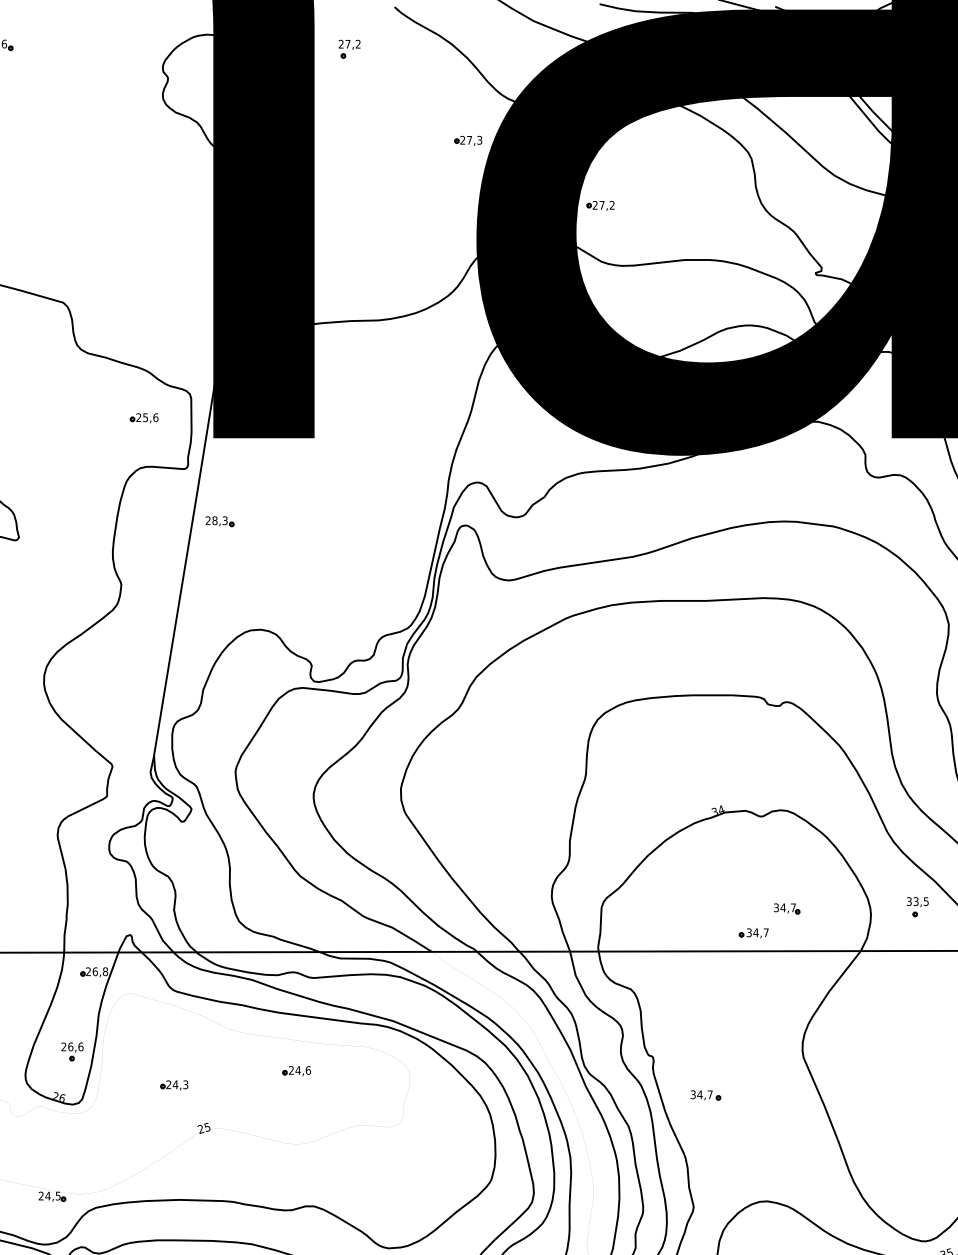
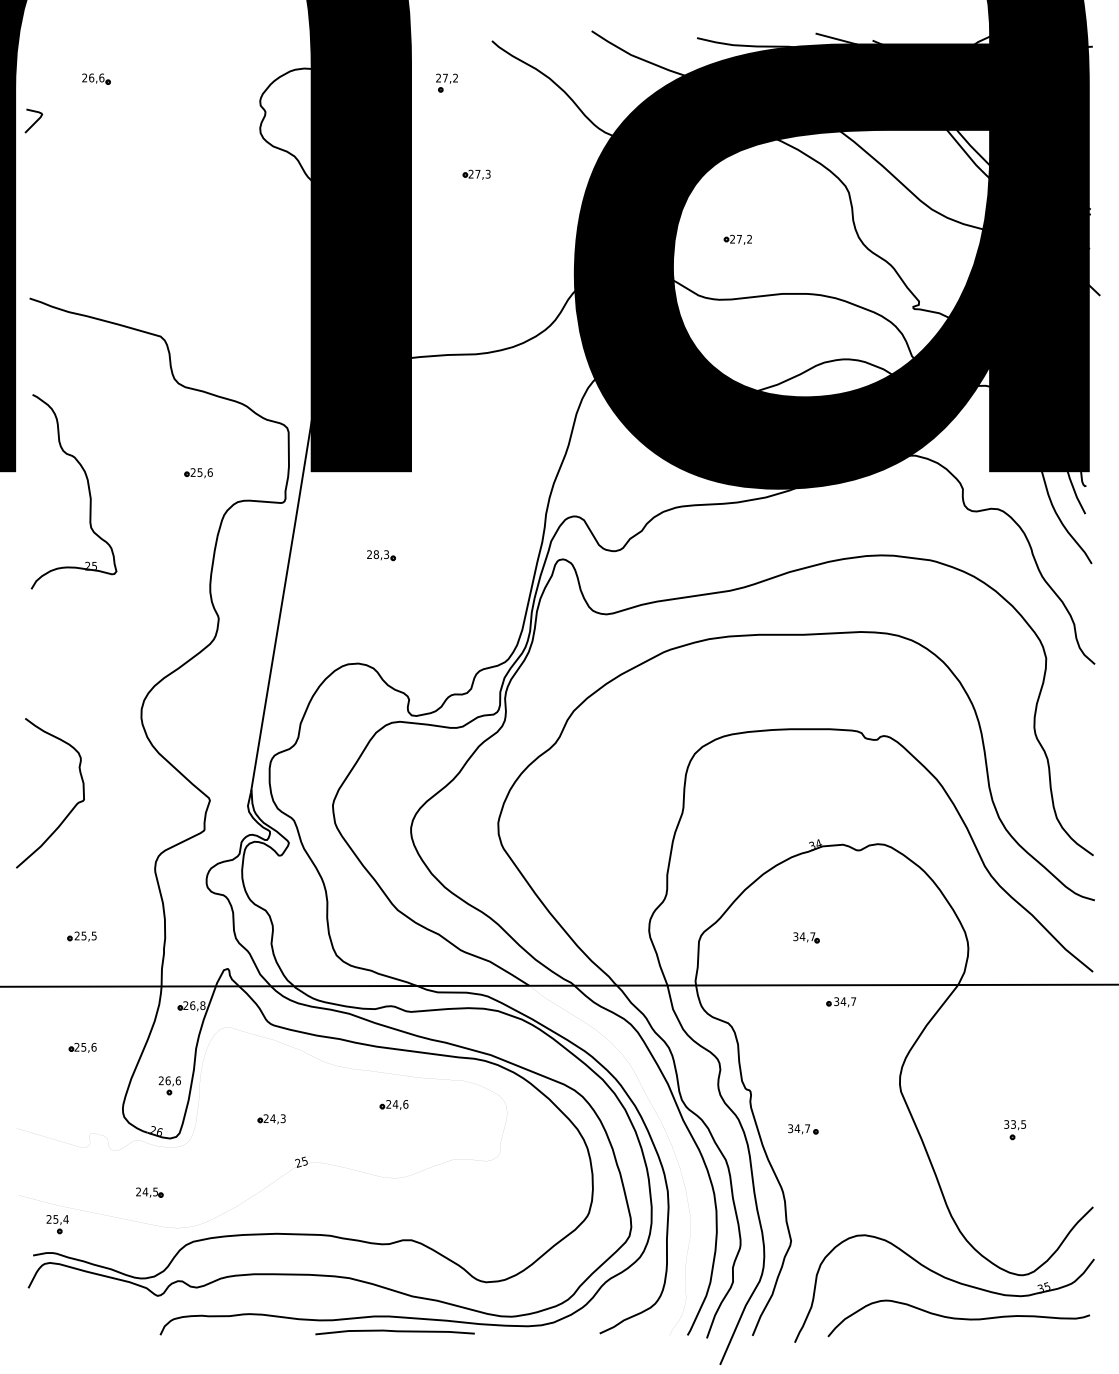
part: (468, 140) -> (476, 174), moved
part: (600, 205) -> (737, 239), moved
part: (144, 418) -> (198, 473), moved
part: (220, 521) -> (381, 555), moved
part: (918, 907) -> (1015, 1130), moved
part: (787, 908) -> (806, 937), moved
part: (754, 933) -> (841, 1002), moved
part: (52, 1196) -> (149, 1192), moved

